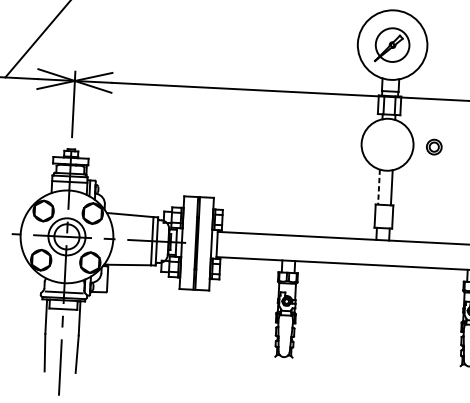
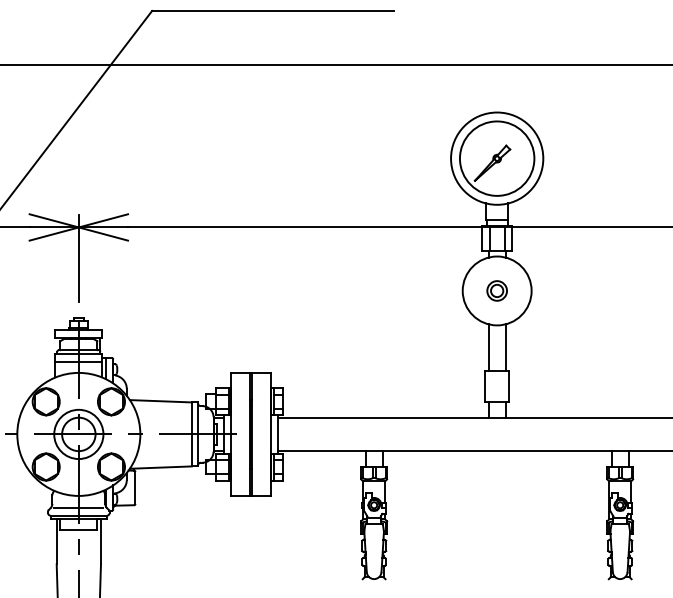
circle: (392, 44) -> (496, 158), size x1.67
part: (433, 146) -> (496, 290), moved
line: (378, 187) -> (488, 348), dashed -> solid

